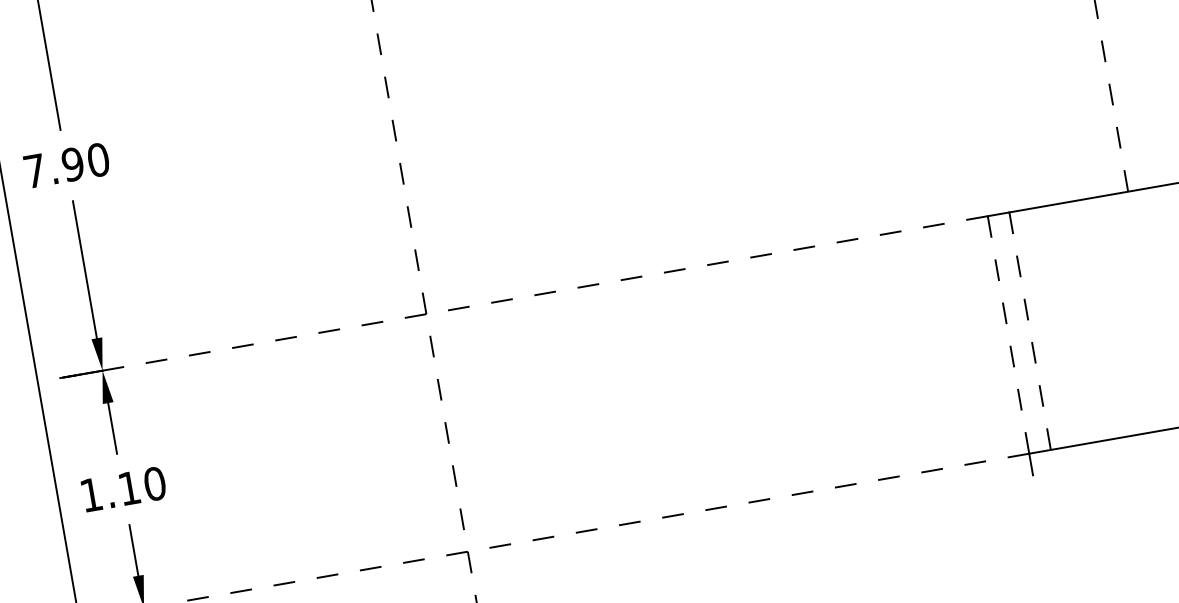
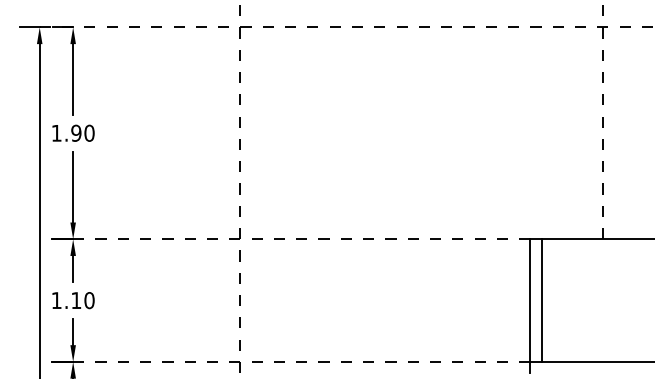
text: (34, 171) -> (56, 133), 7.90 -> 1.90
line: (1030, 332) -> (541, 301), dashed -> solid
line: (1008, 334) -> (530, 300), dashed -> solid

